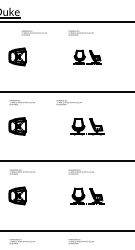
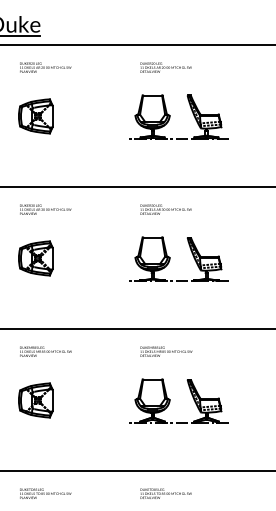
text: (33, 32) -> (43, 66), moved
part: (87, 56) -> (178, 115), size x1.67
text: (68, 102) -> (164, 209), moved
part: (87, 126) -> (178, 258), size x1.43
part: (87, 195) -> (178, 399), size x1.43

